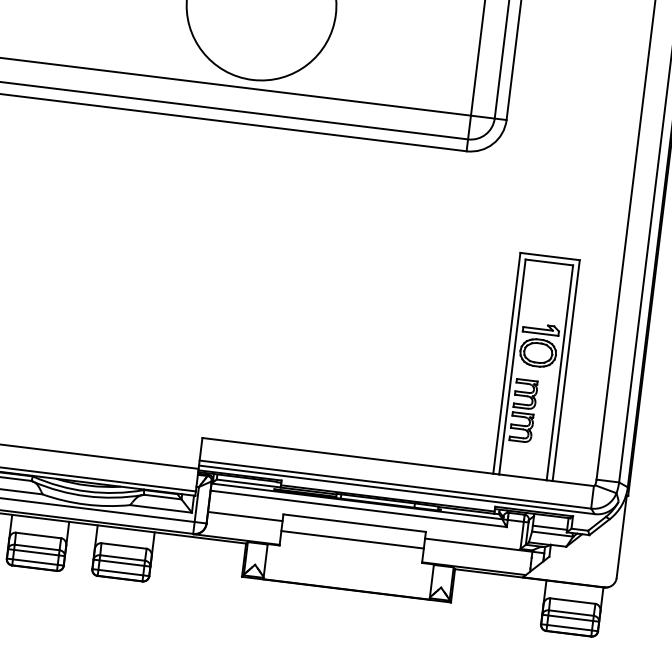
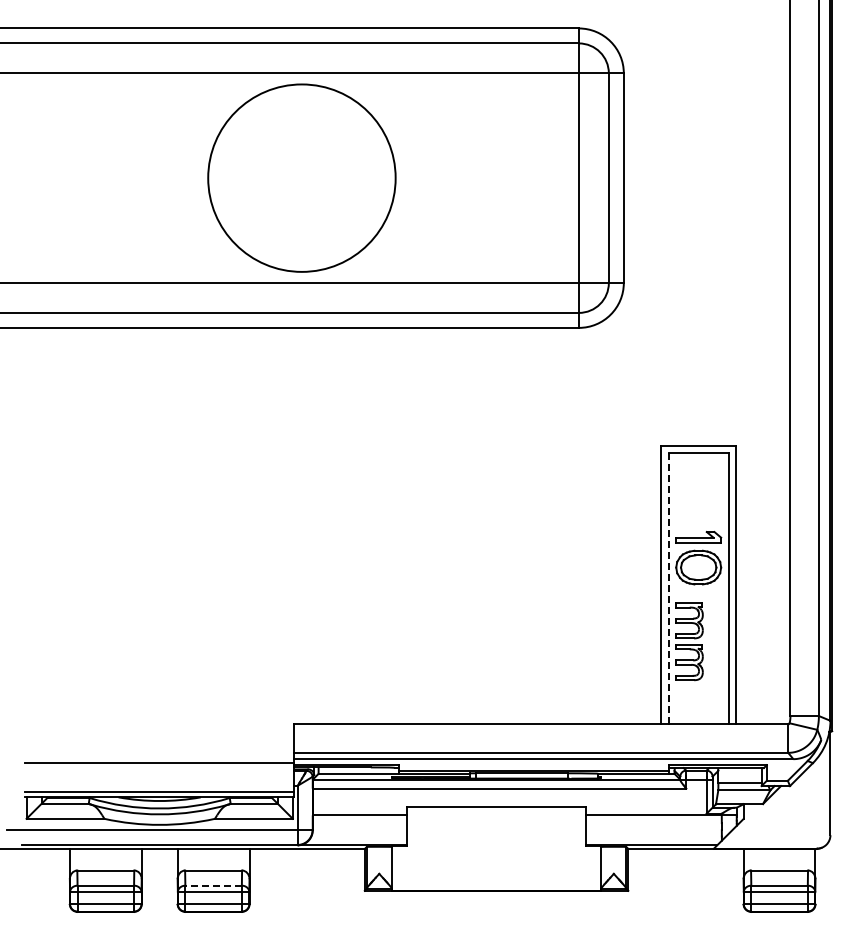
line: (512, 366) -> (668, 588), solid -> dashed
line: (352, 539) -> (496, 827), removed
line: (122, 557) -> (213, 885), solid -> dashed

